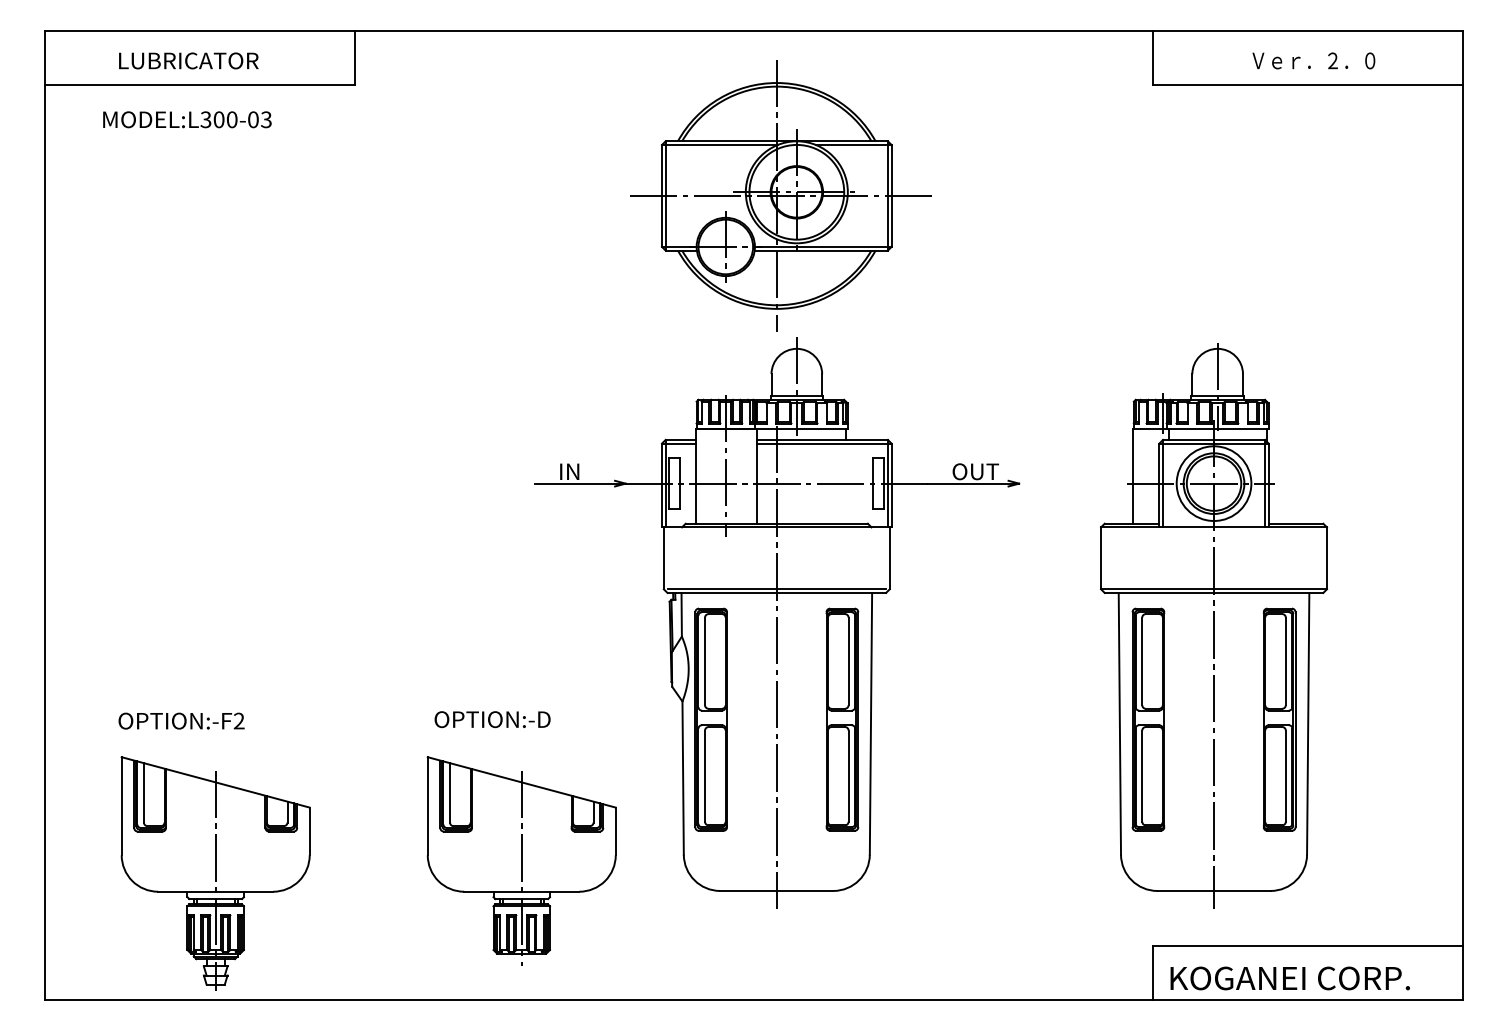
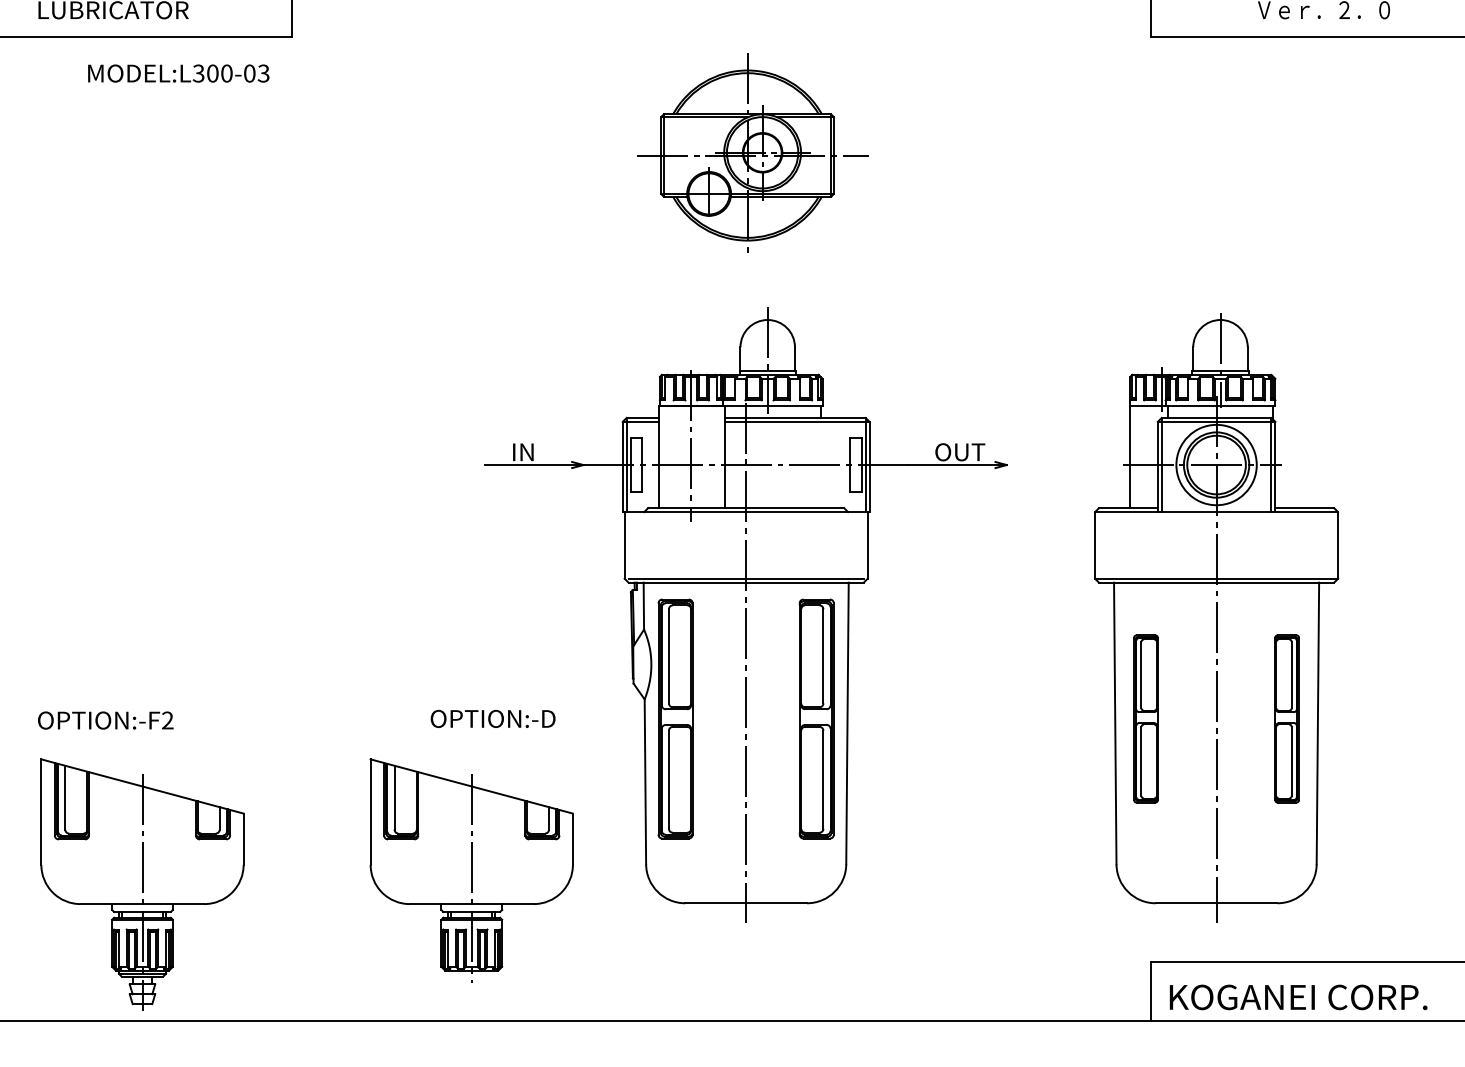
text: (187, 119) -> (178, 73), moved
part: (780, 195) -> (750, 155), size x0.7
text: (492, 719) -> (493, 718), moved
part: (1148, 719) -> (1146, 718), size x0.7
part: (1279, 719) -> (1287, 718), size x0.7

